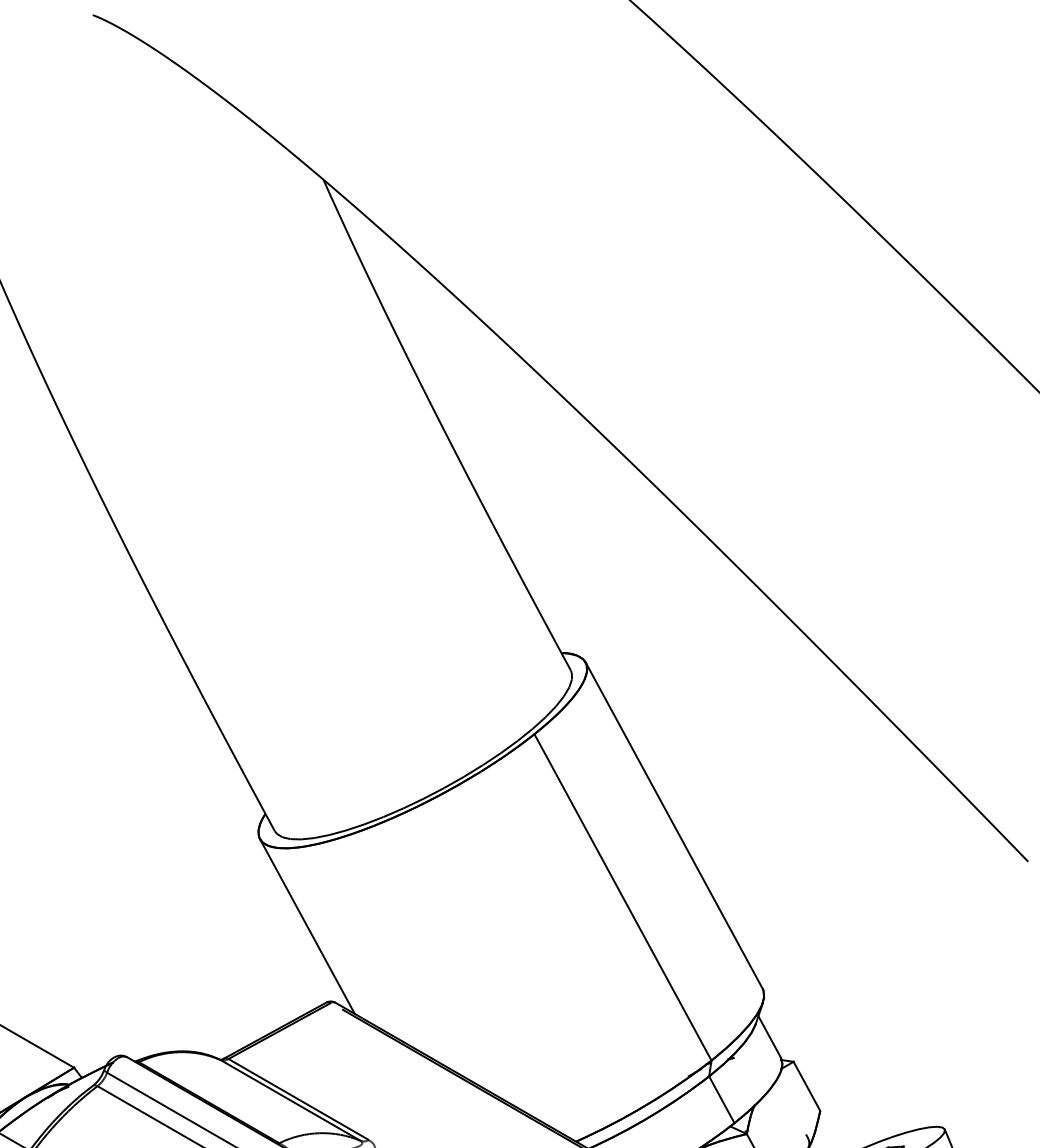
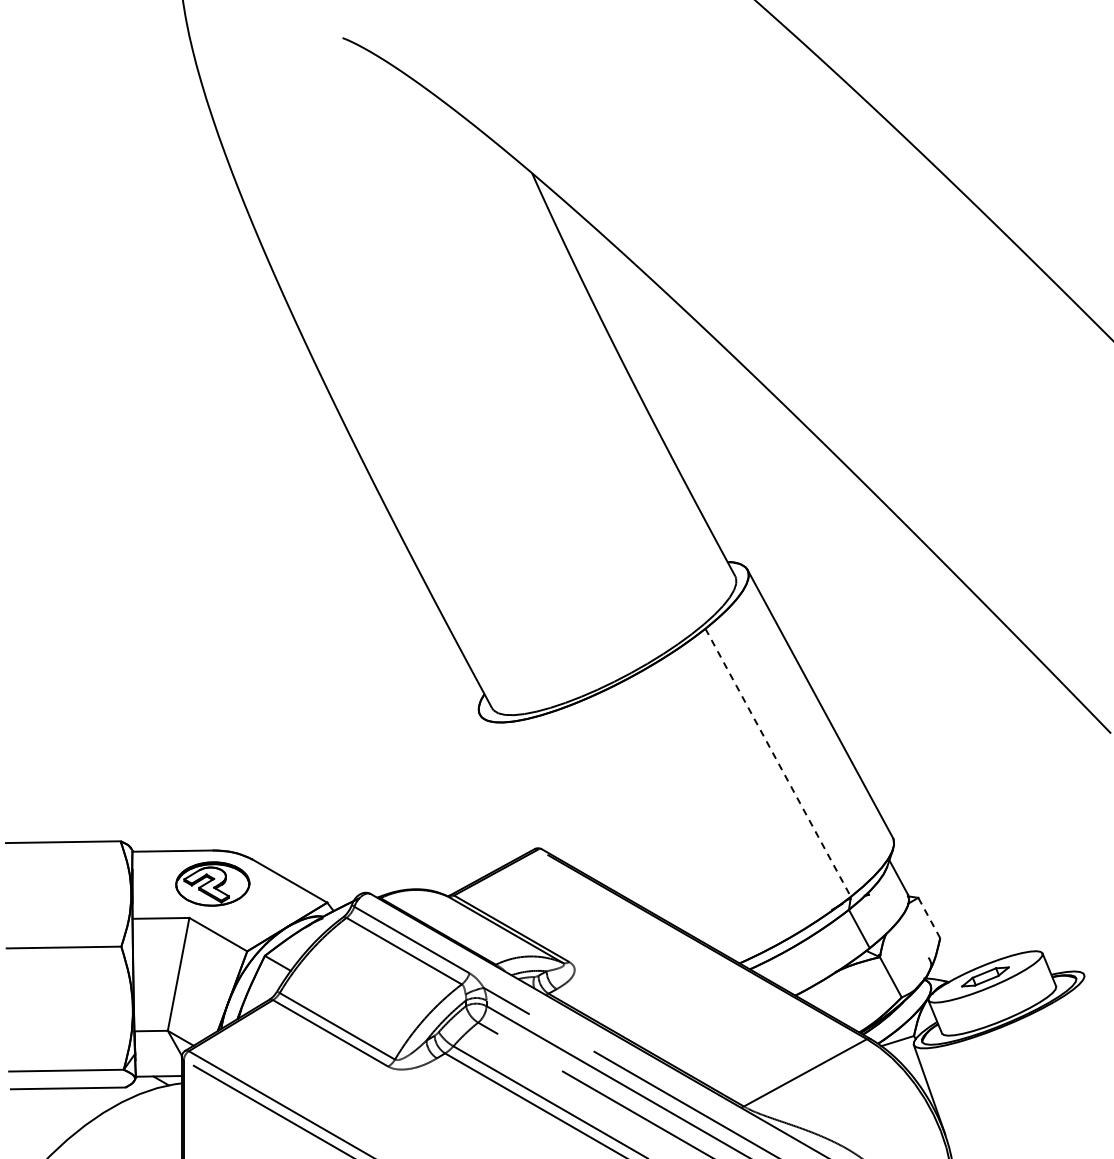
line: (623, 898) -> (778, 763), solid -> dashed
line: (306, 926) -> (518, 786), removed
line: (807, 1086) -> (929, 918), solid -> dashed

